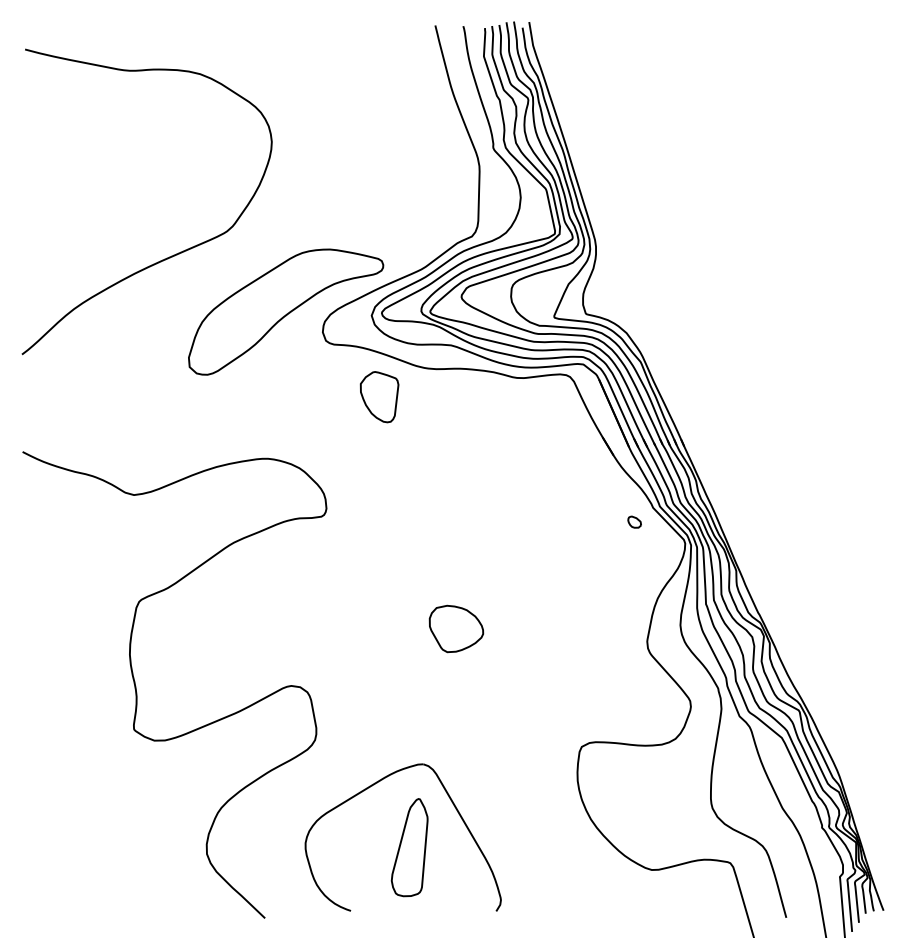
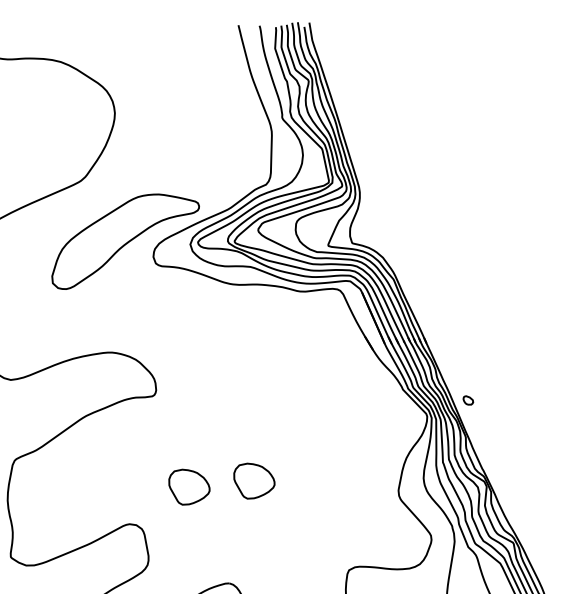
part: (379, 397) -> (196, 306), removed
part: (634, 521) -> (468, 399), moved
part: (370, 636) -> (189, 486), added

